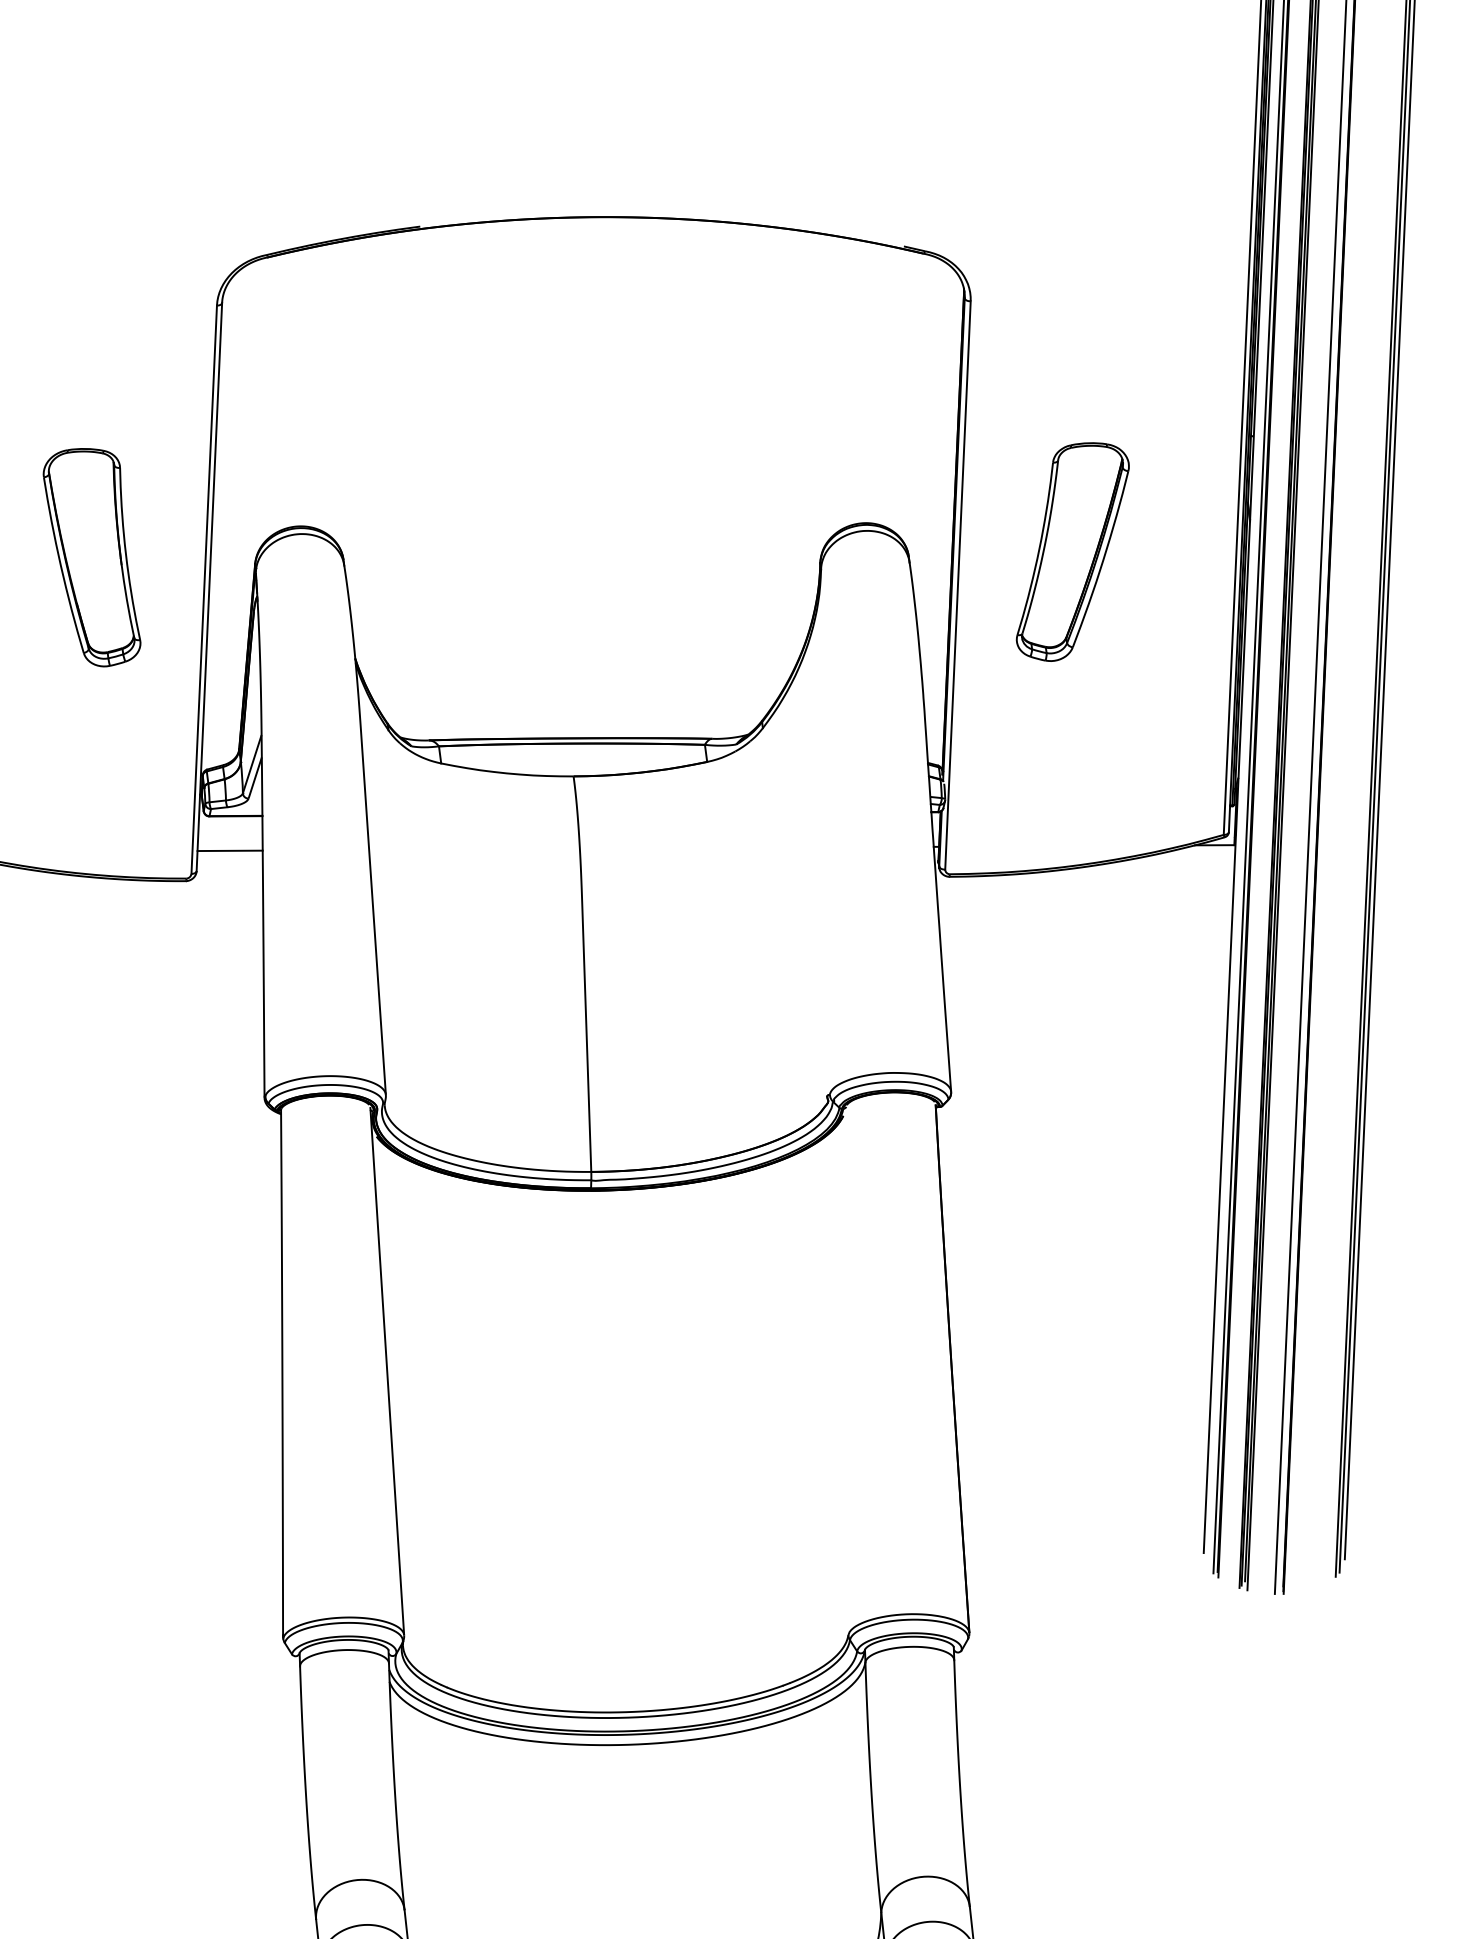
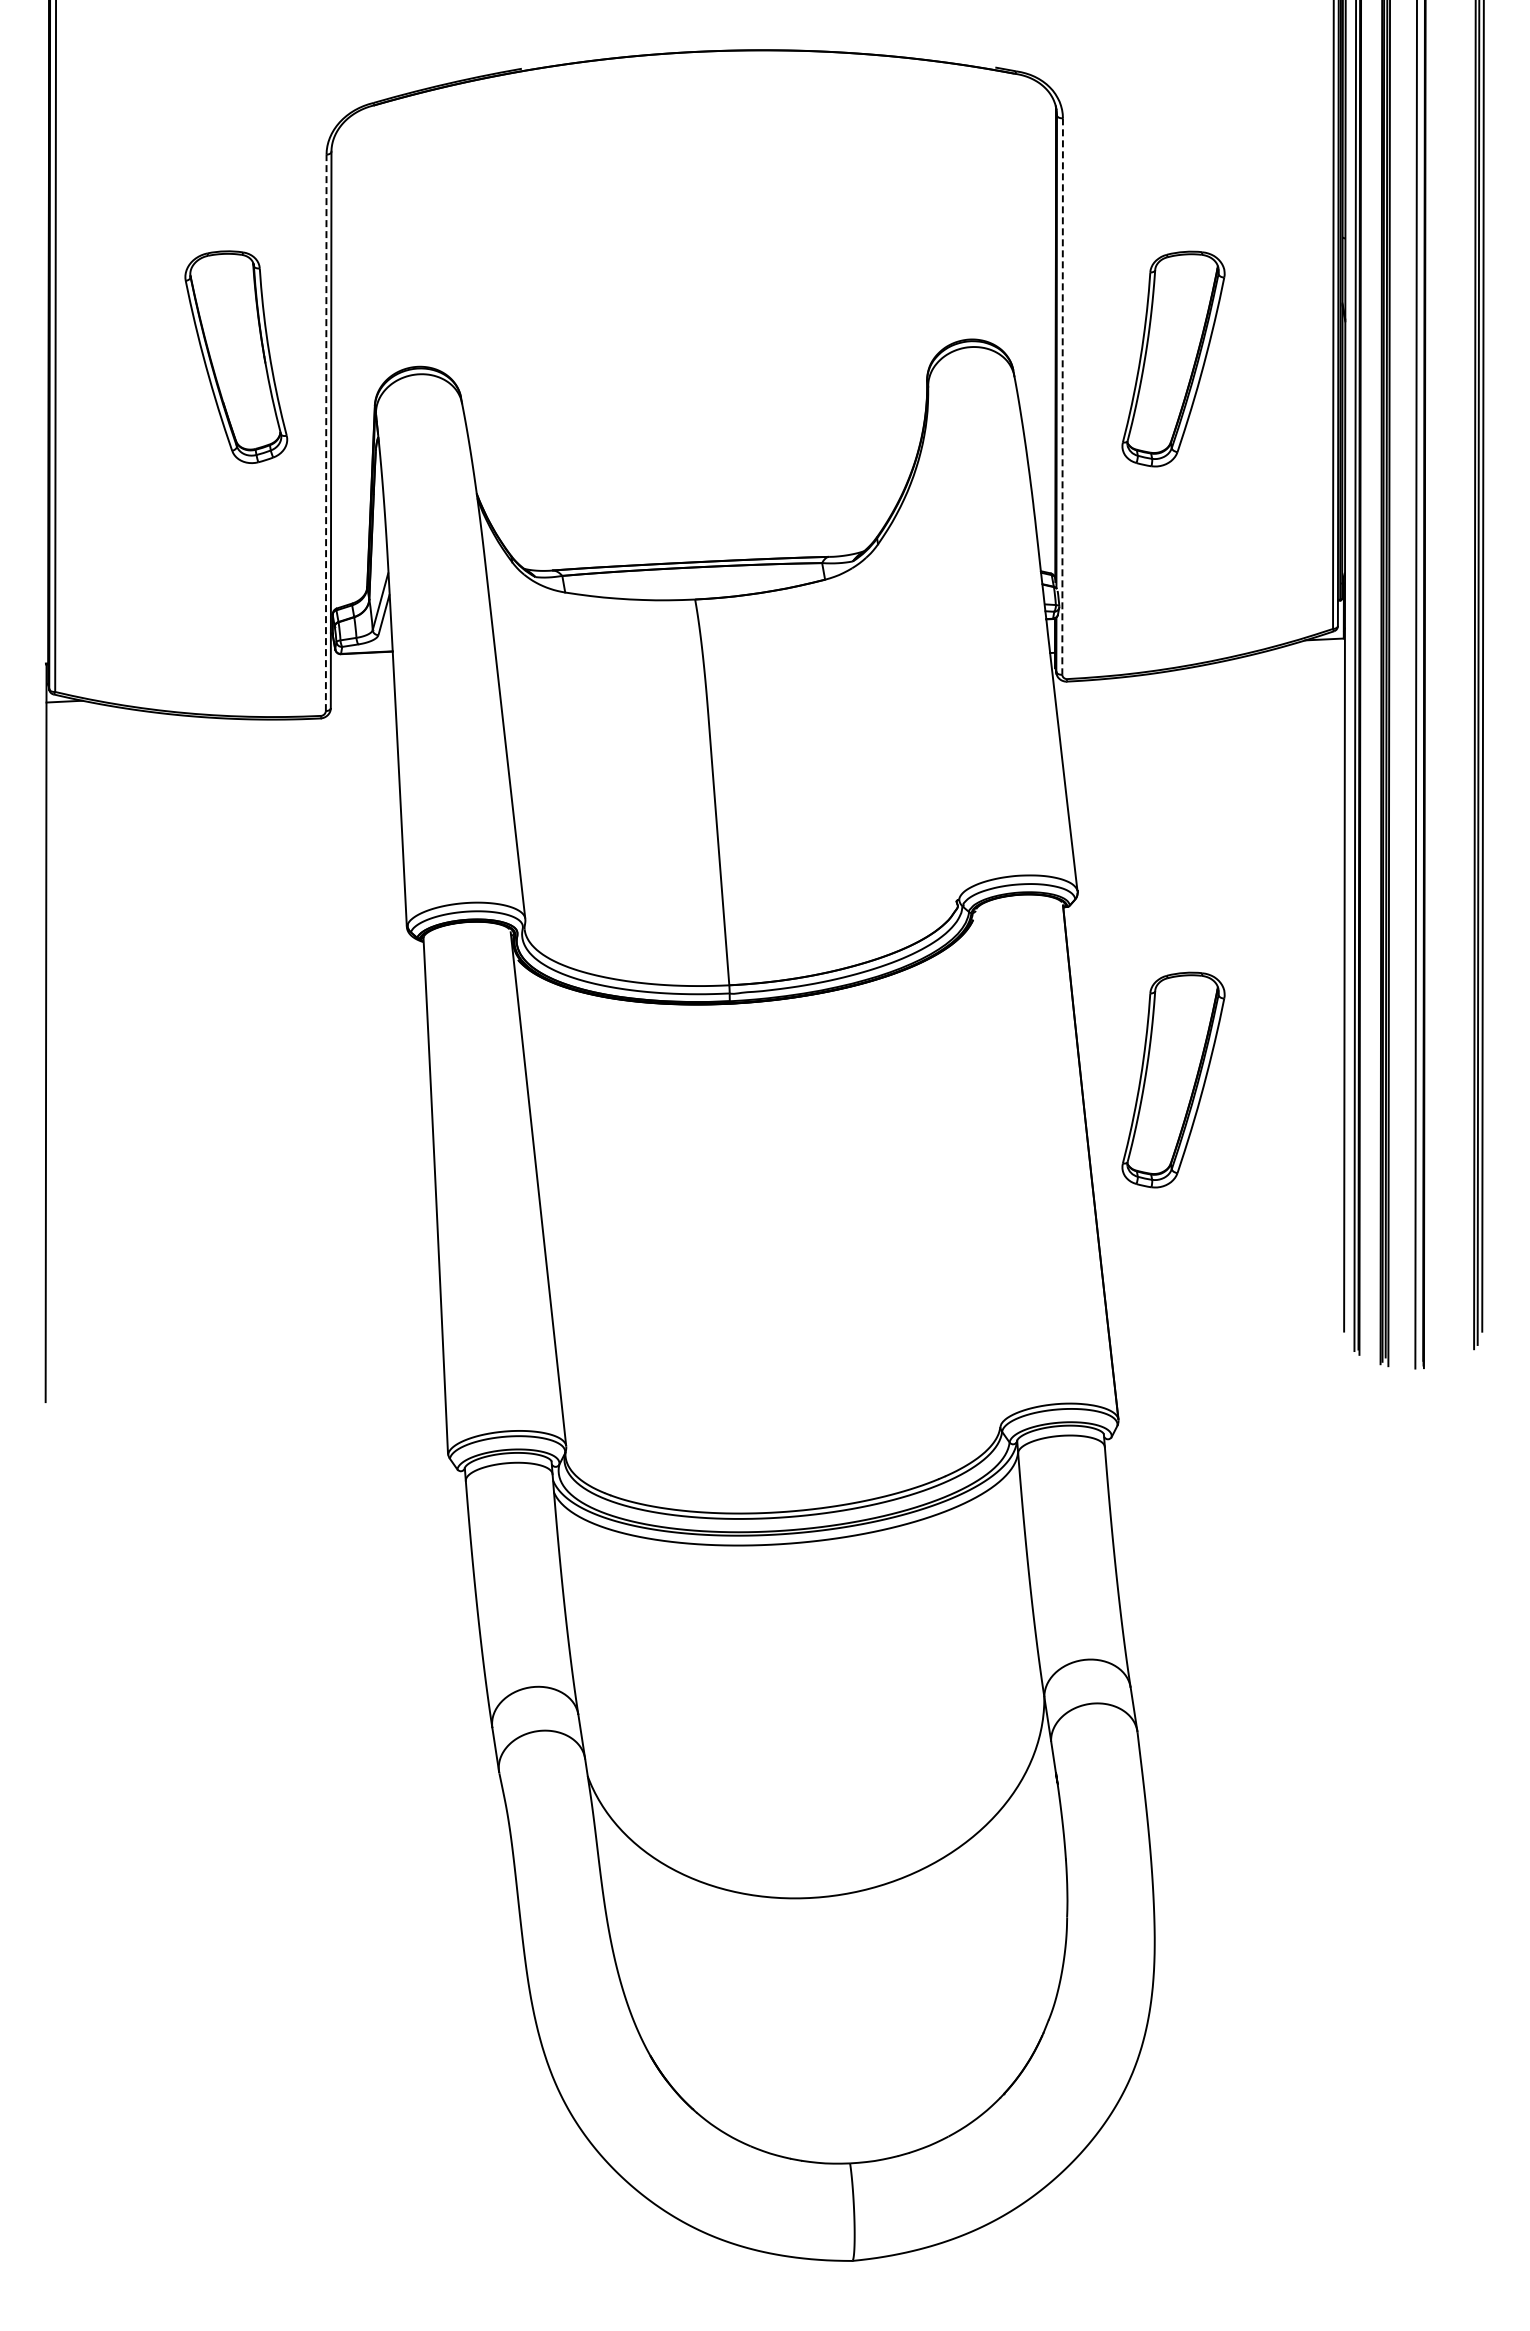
part: (92, 556) -> (236, 356), moved
line: (957, 586) -> (1062, 397), solid -> dashed
line: (204, 589) -> (326, 432), solid -> dashed
line: (229, 850) -> (362, 686), removed
part: (1040, 1287) -> (1173, 1079), added

